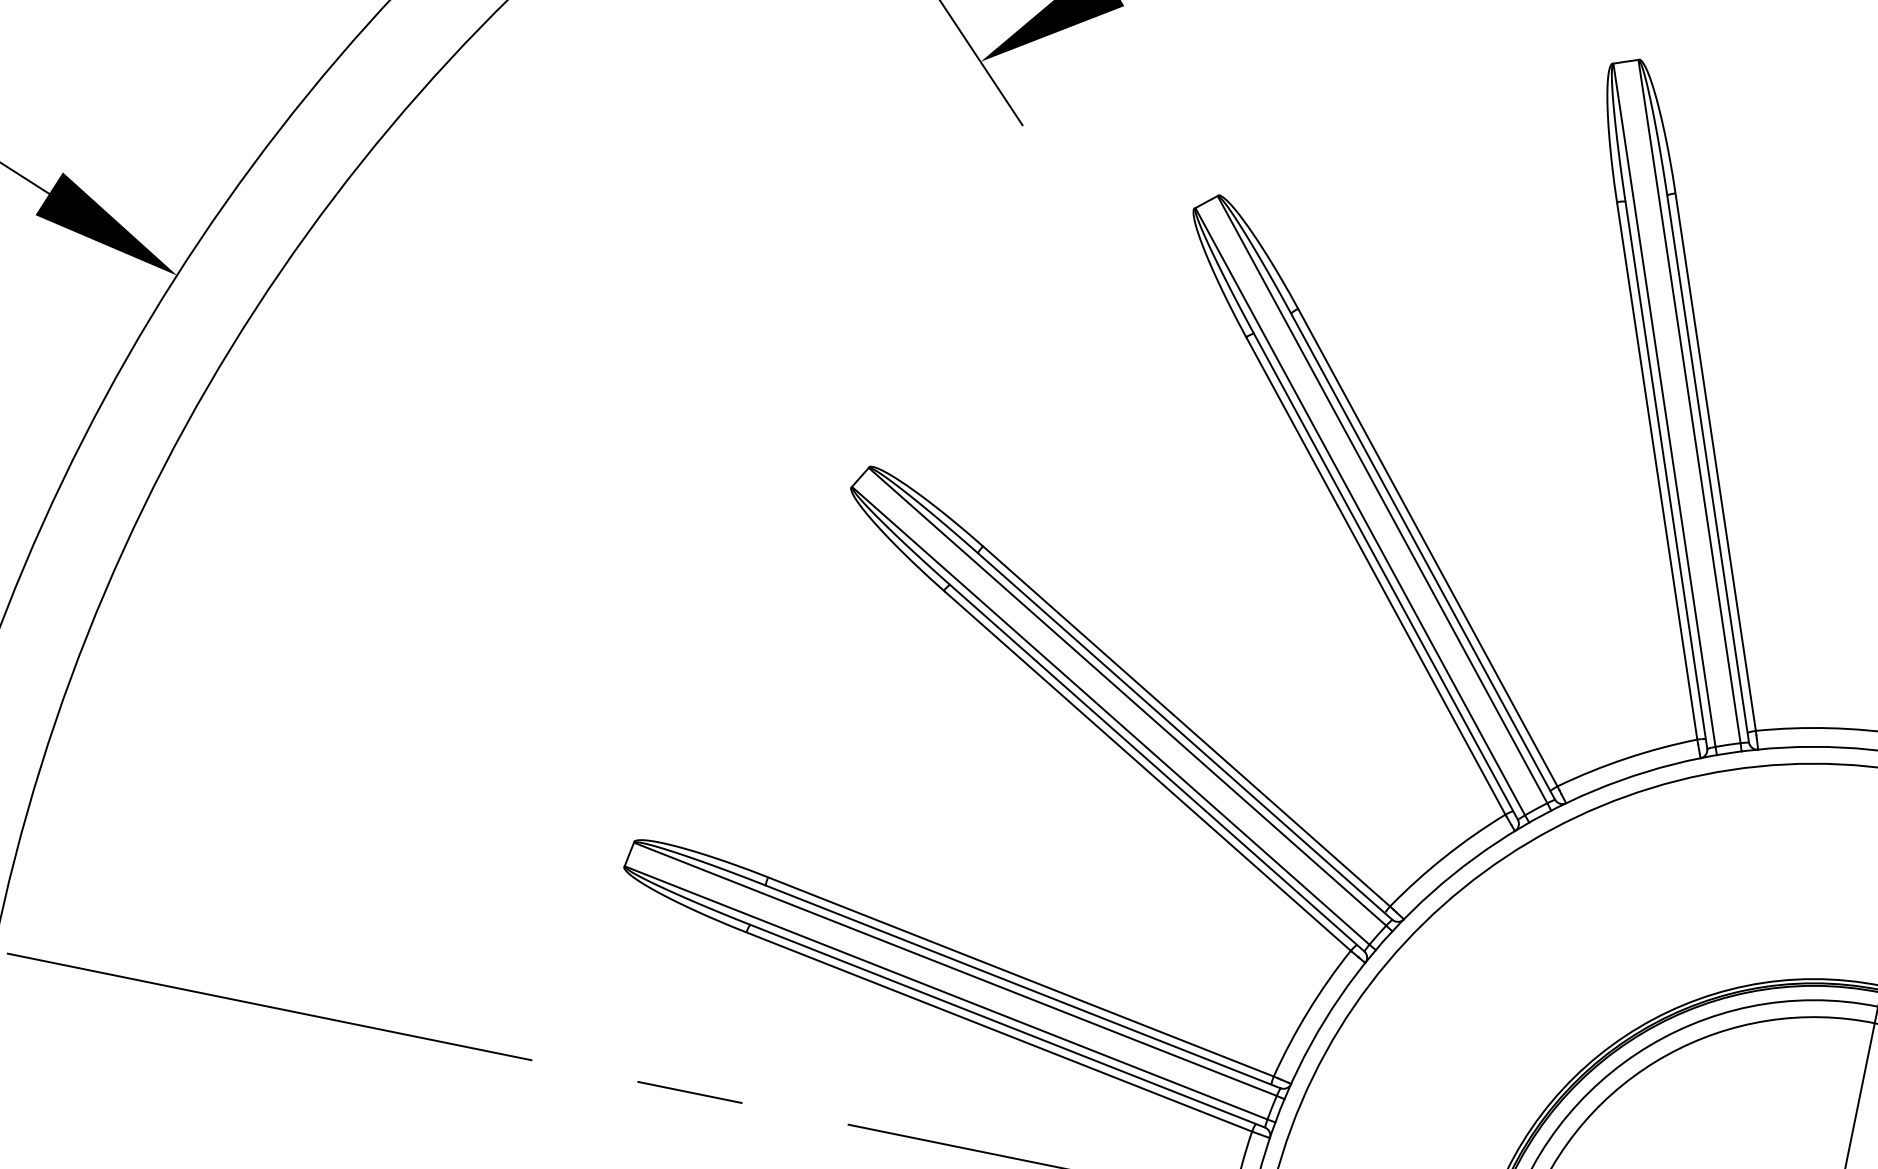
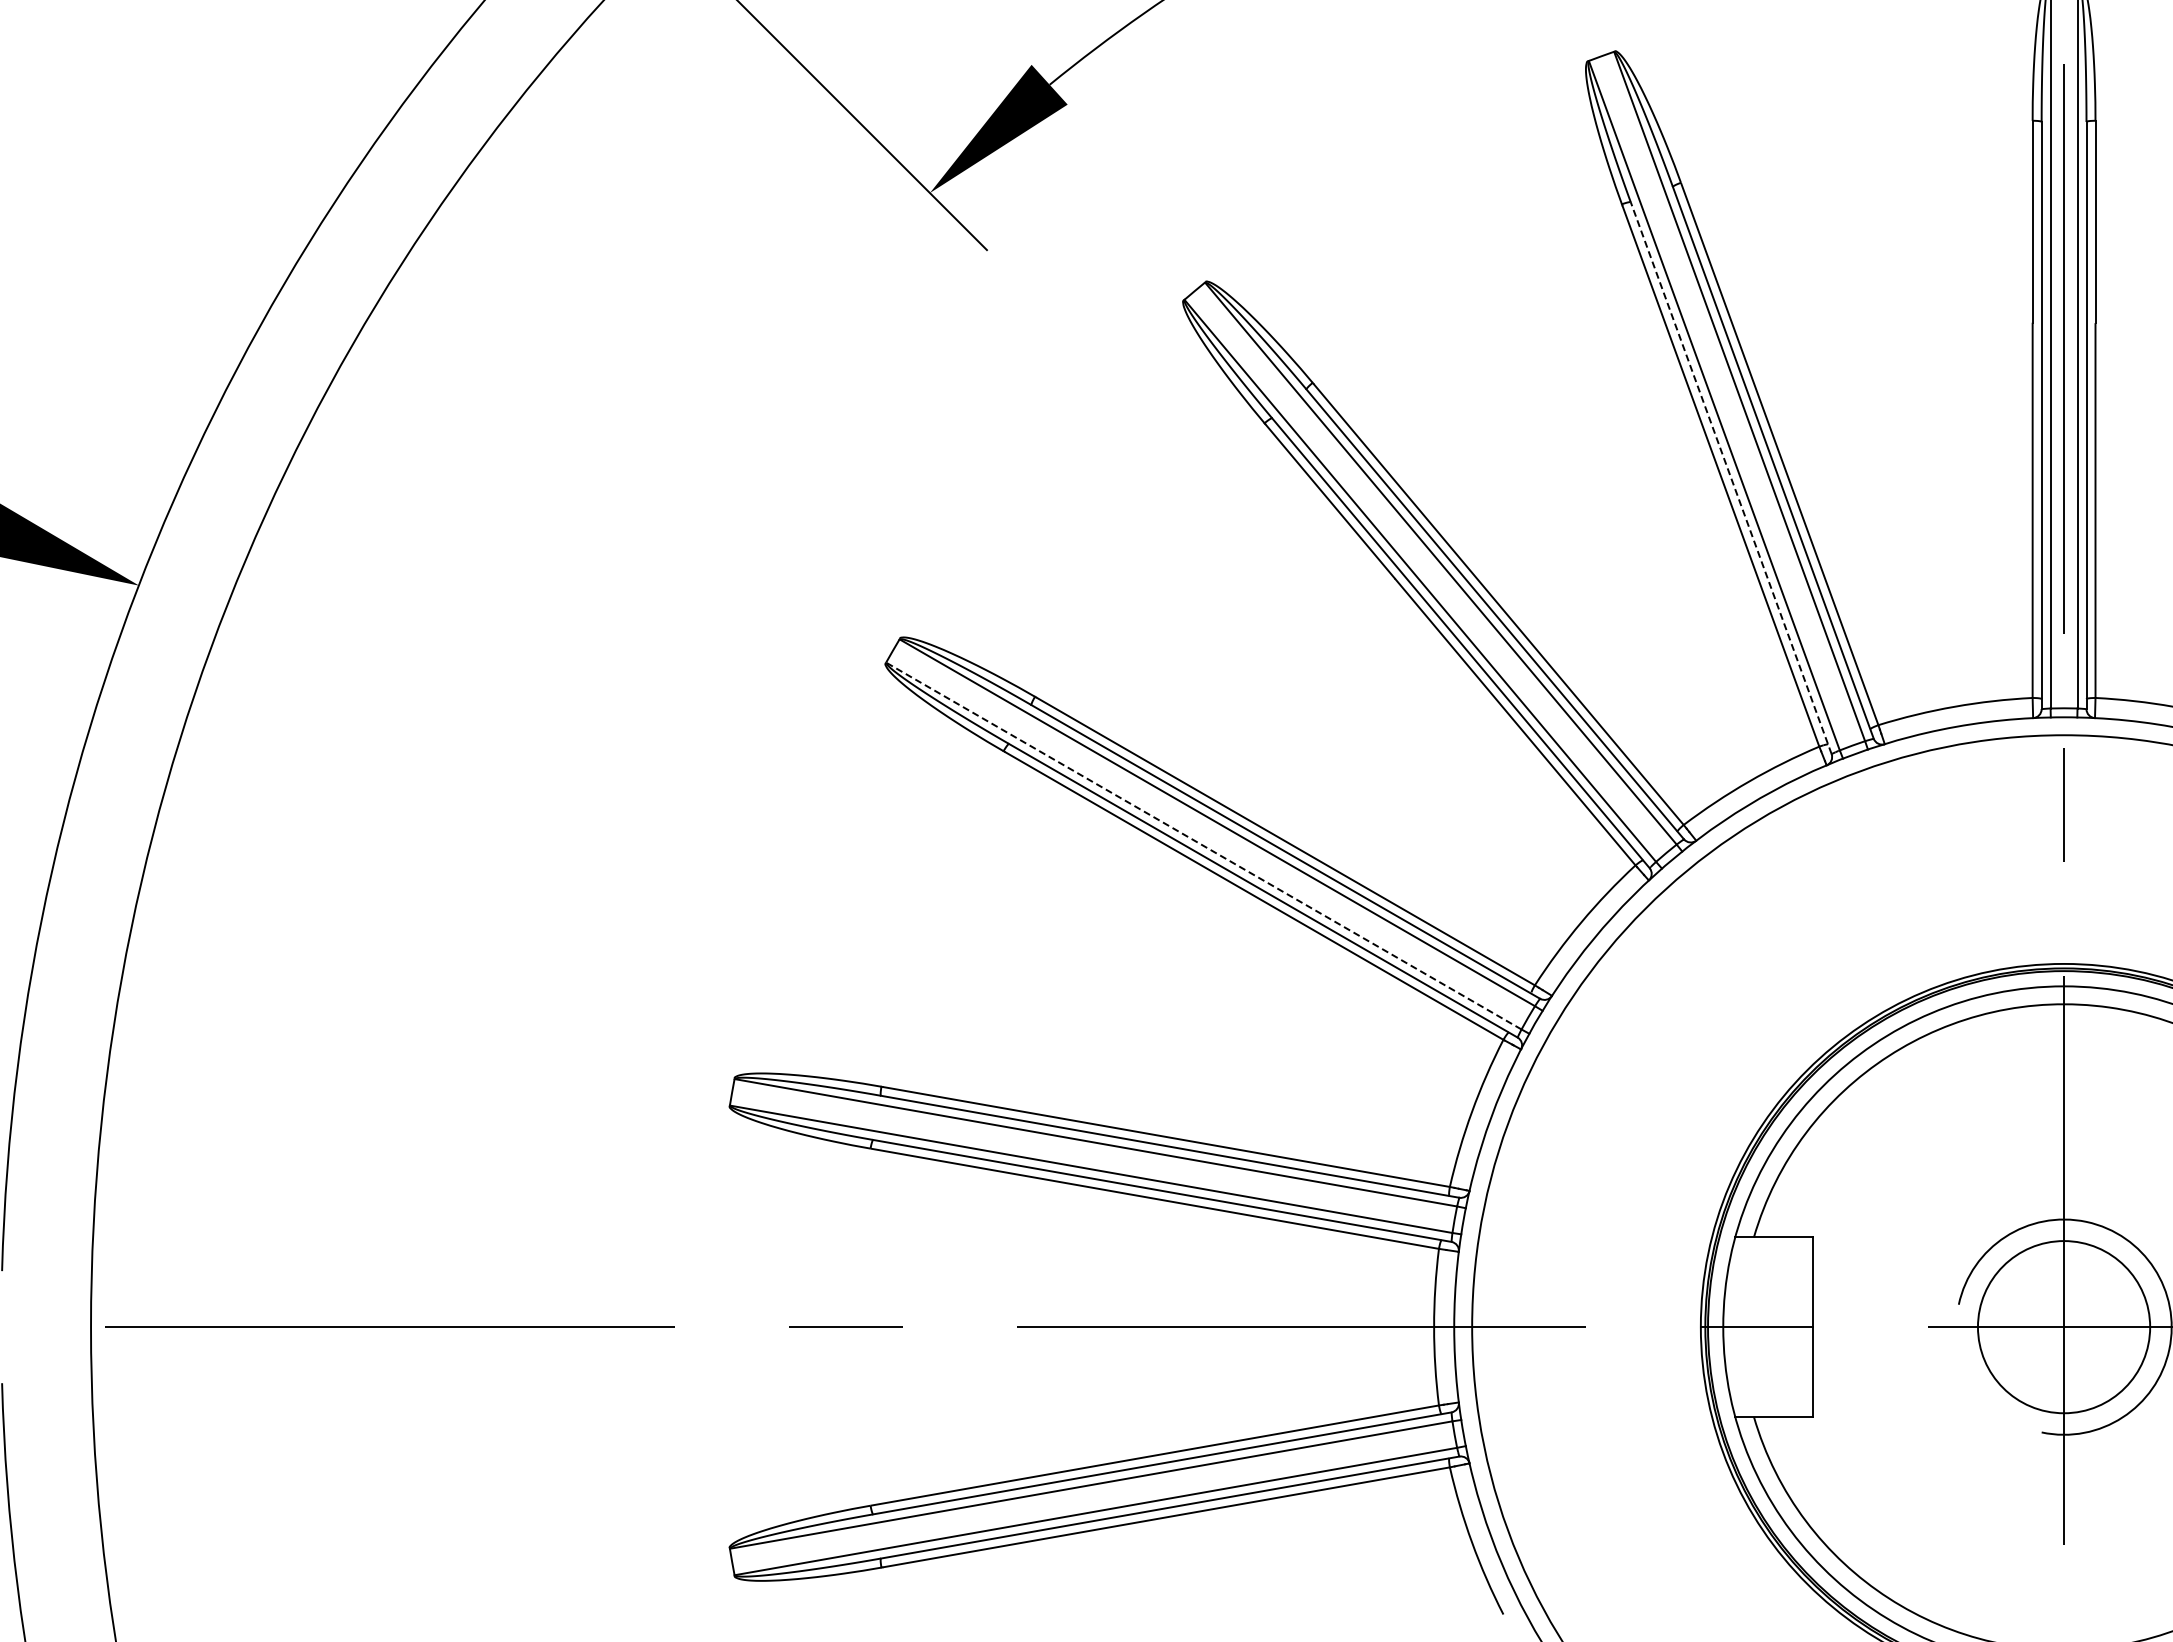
line: (1666, 475) -> (1731, 478), solid -> dashed
line: (1110, 716) -> (1203, 846), solid -> dashed

